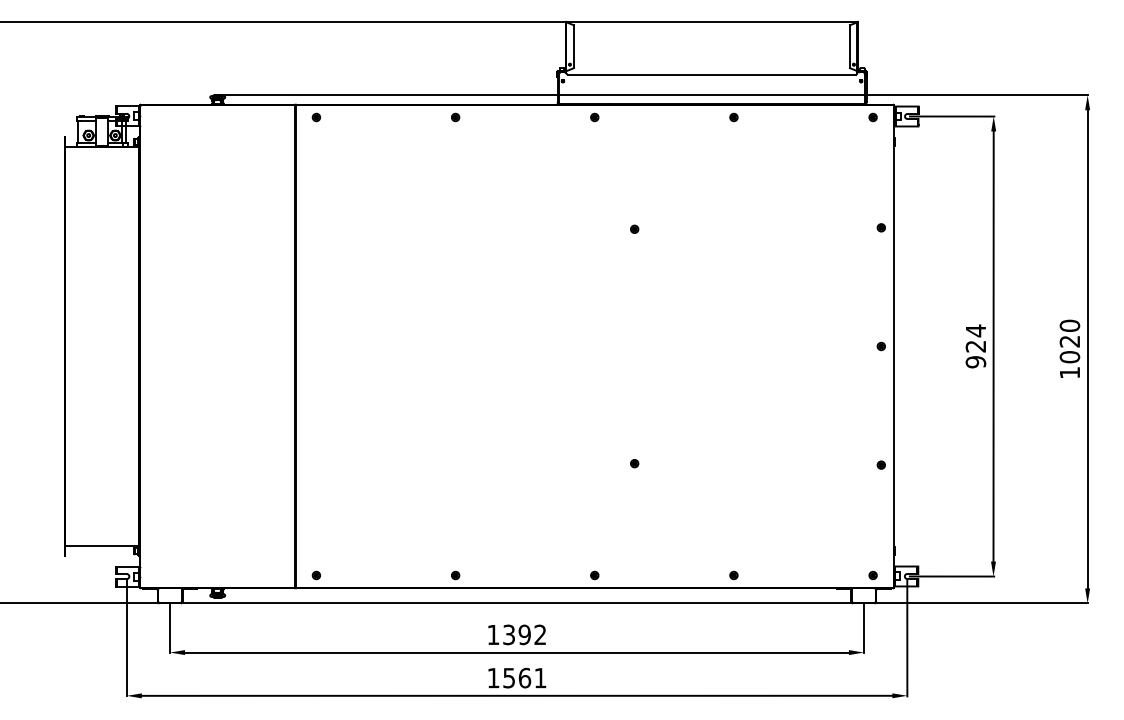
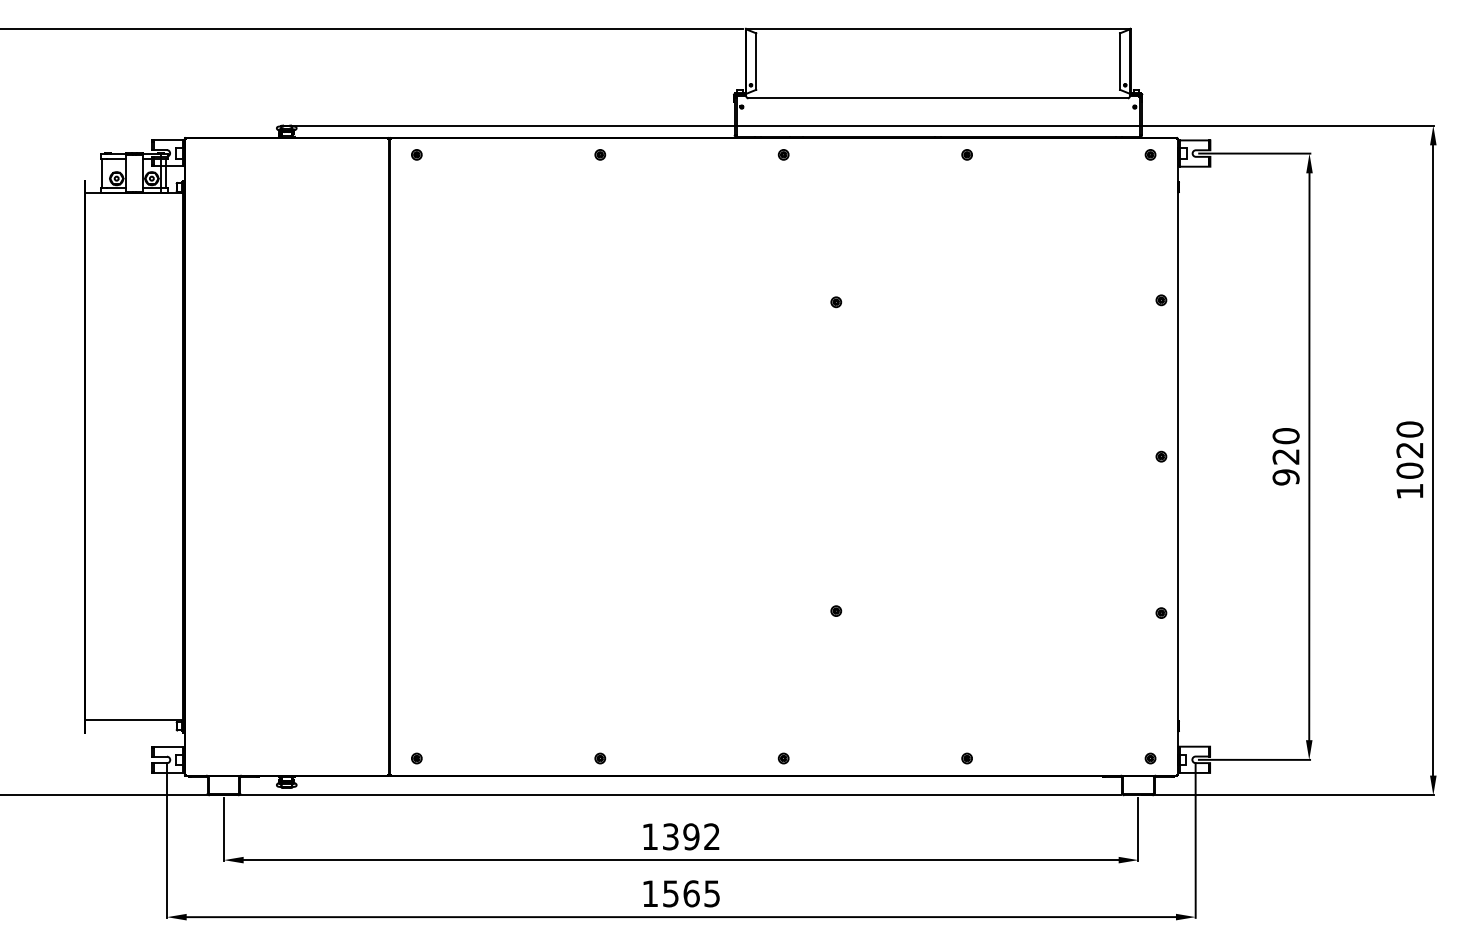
text: (975, 330) -> (1285, 435), 924 -> 920
text: (539, 677) -> (711, 893), 1561 -> 1565

